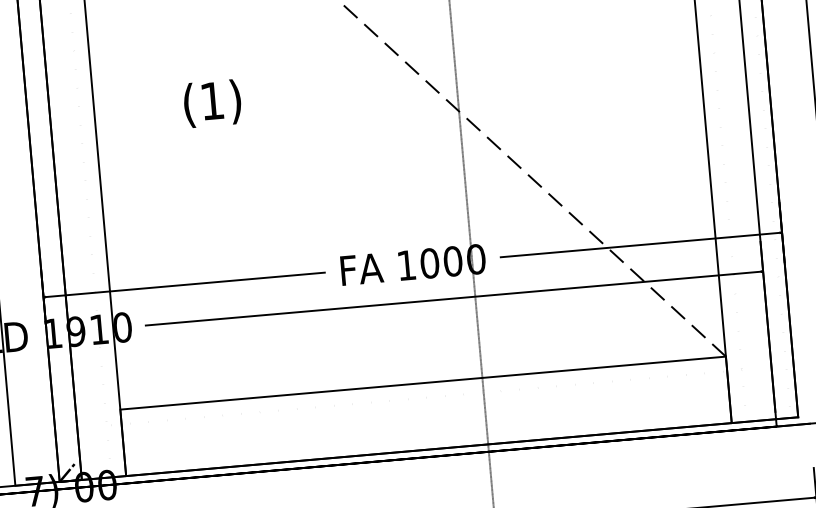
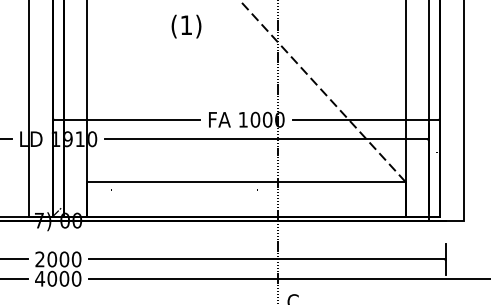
text: (212, 103) -> (186, 26), moved

